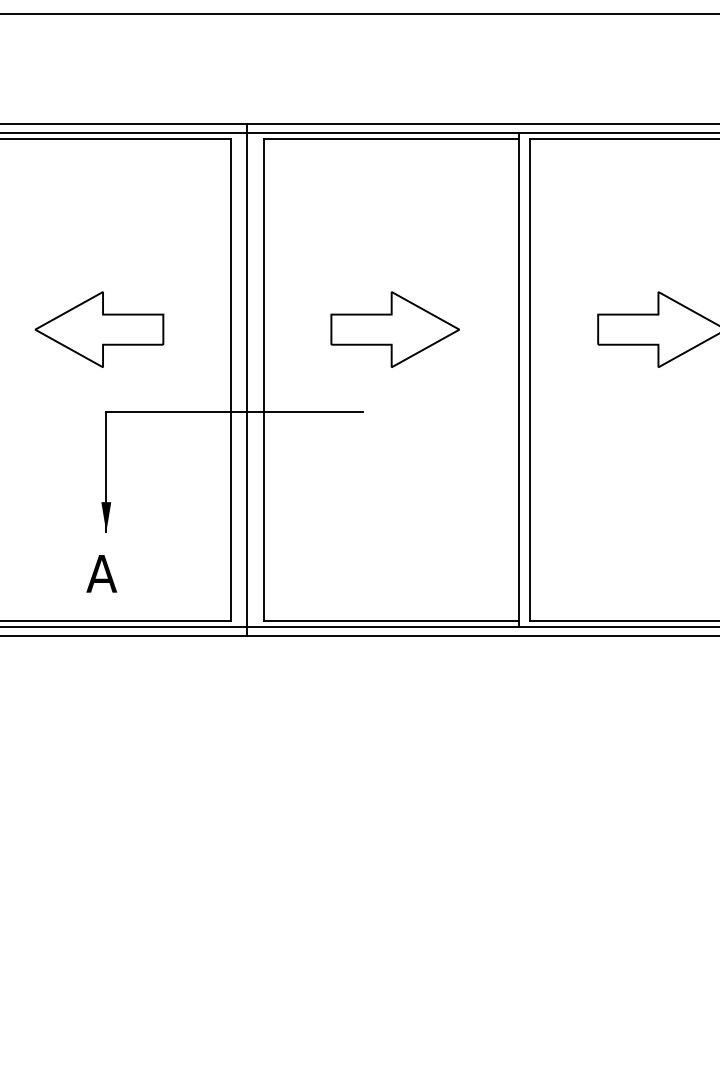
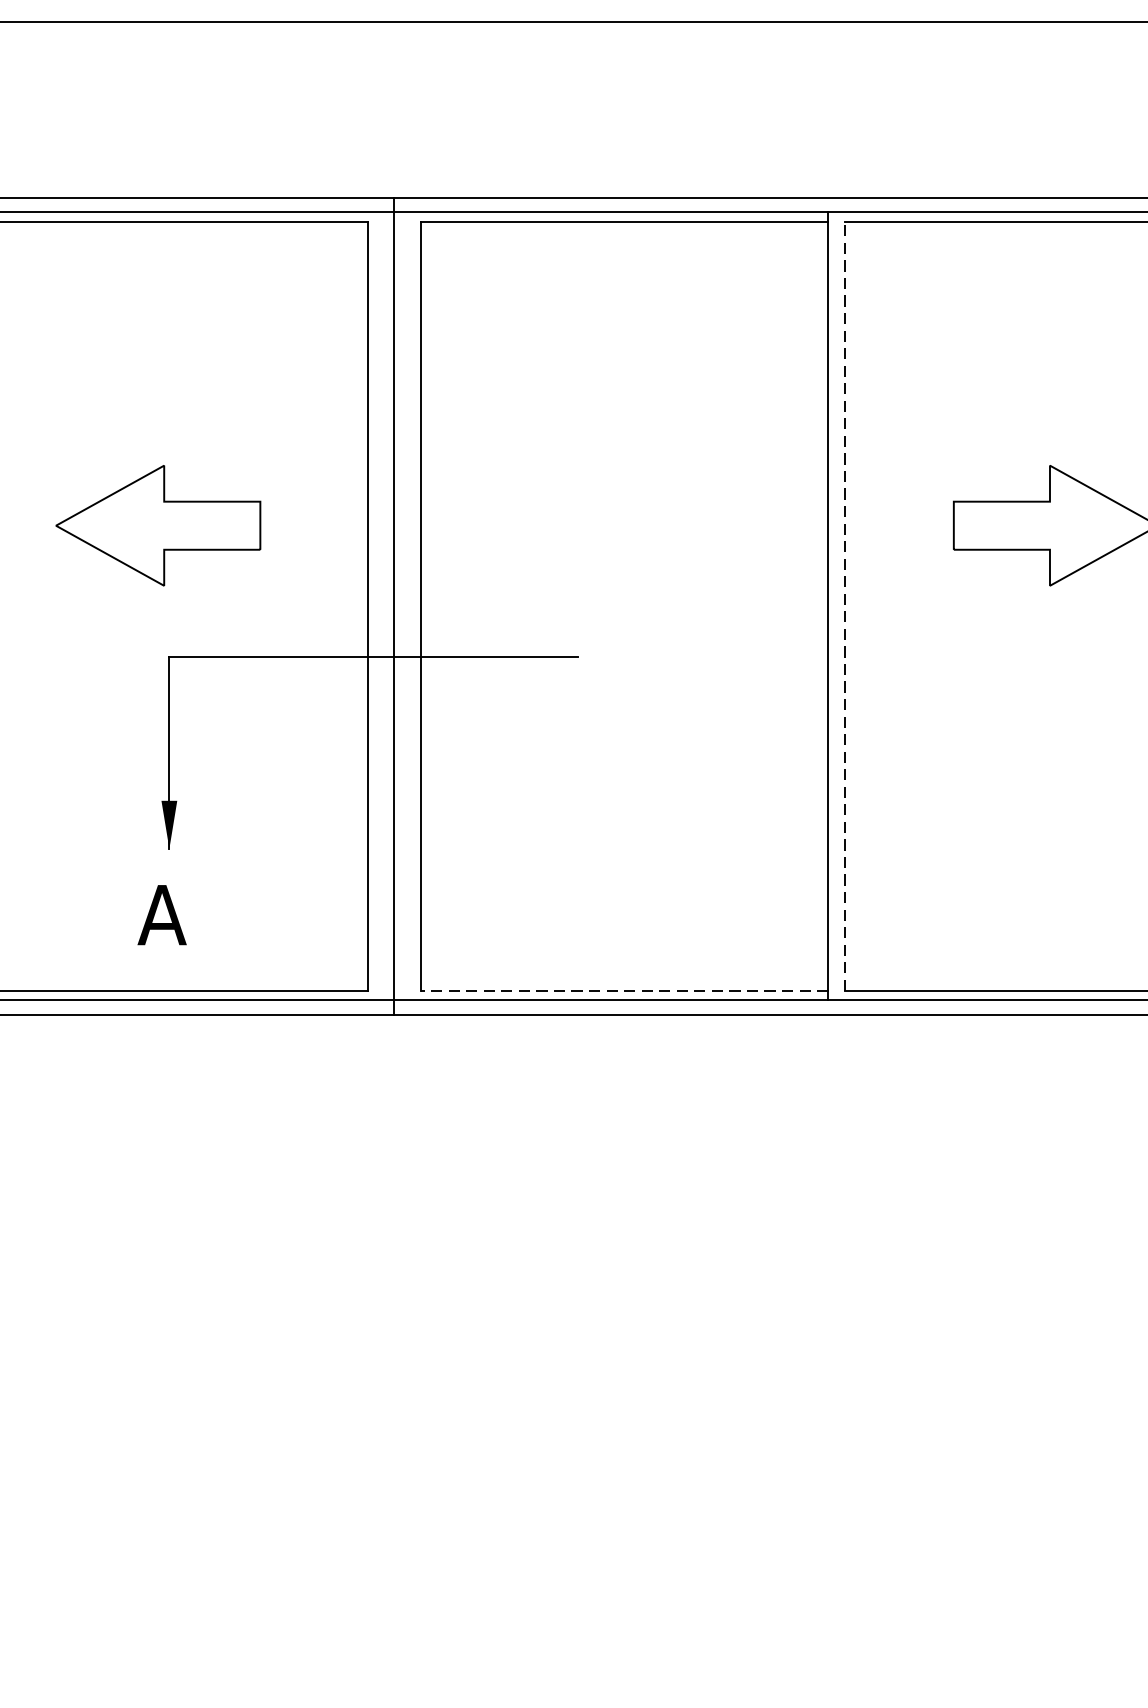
part: (394, 329) -> (629, 525), removed
line: (529, 379) -> (844, 605), solid -> dashed
line: (391, 621) -> (624, 991), solid -> dashed

